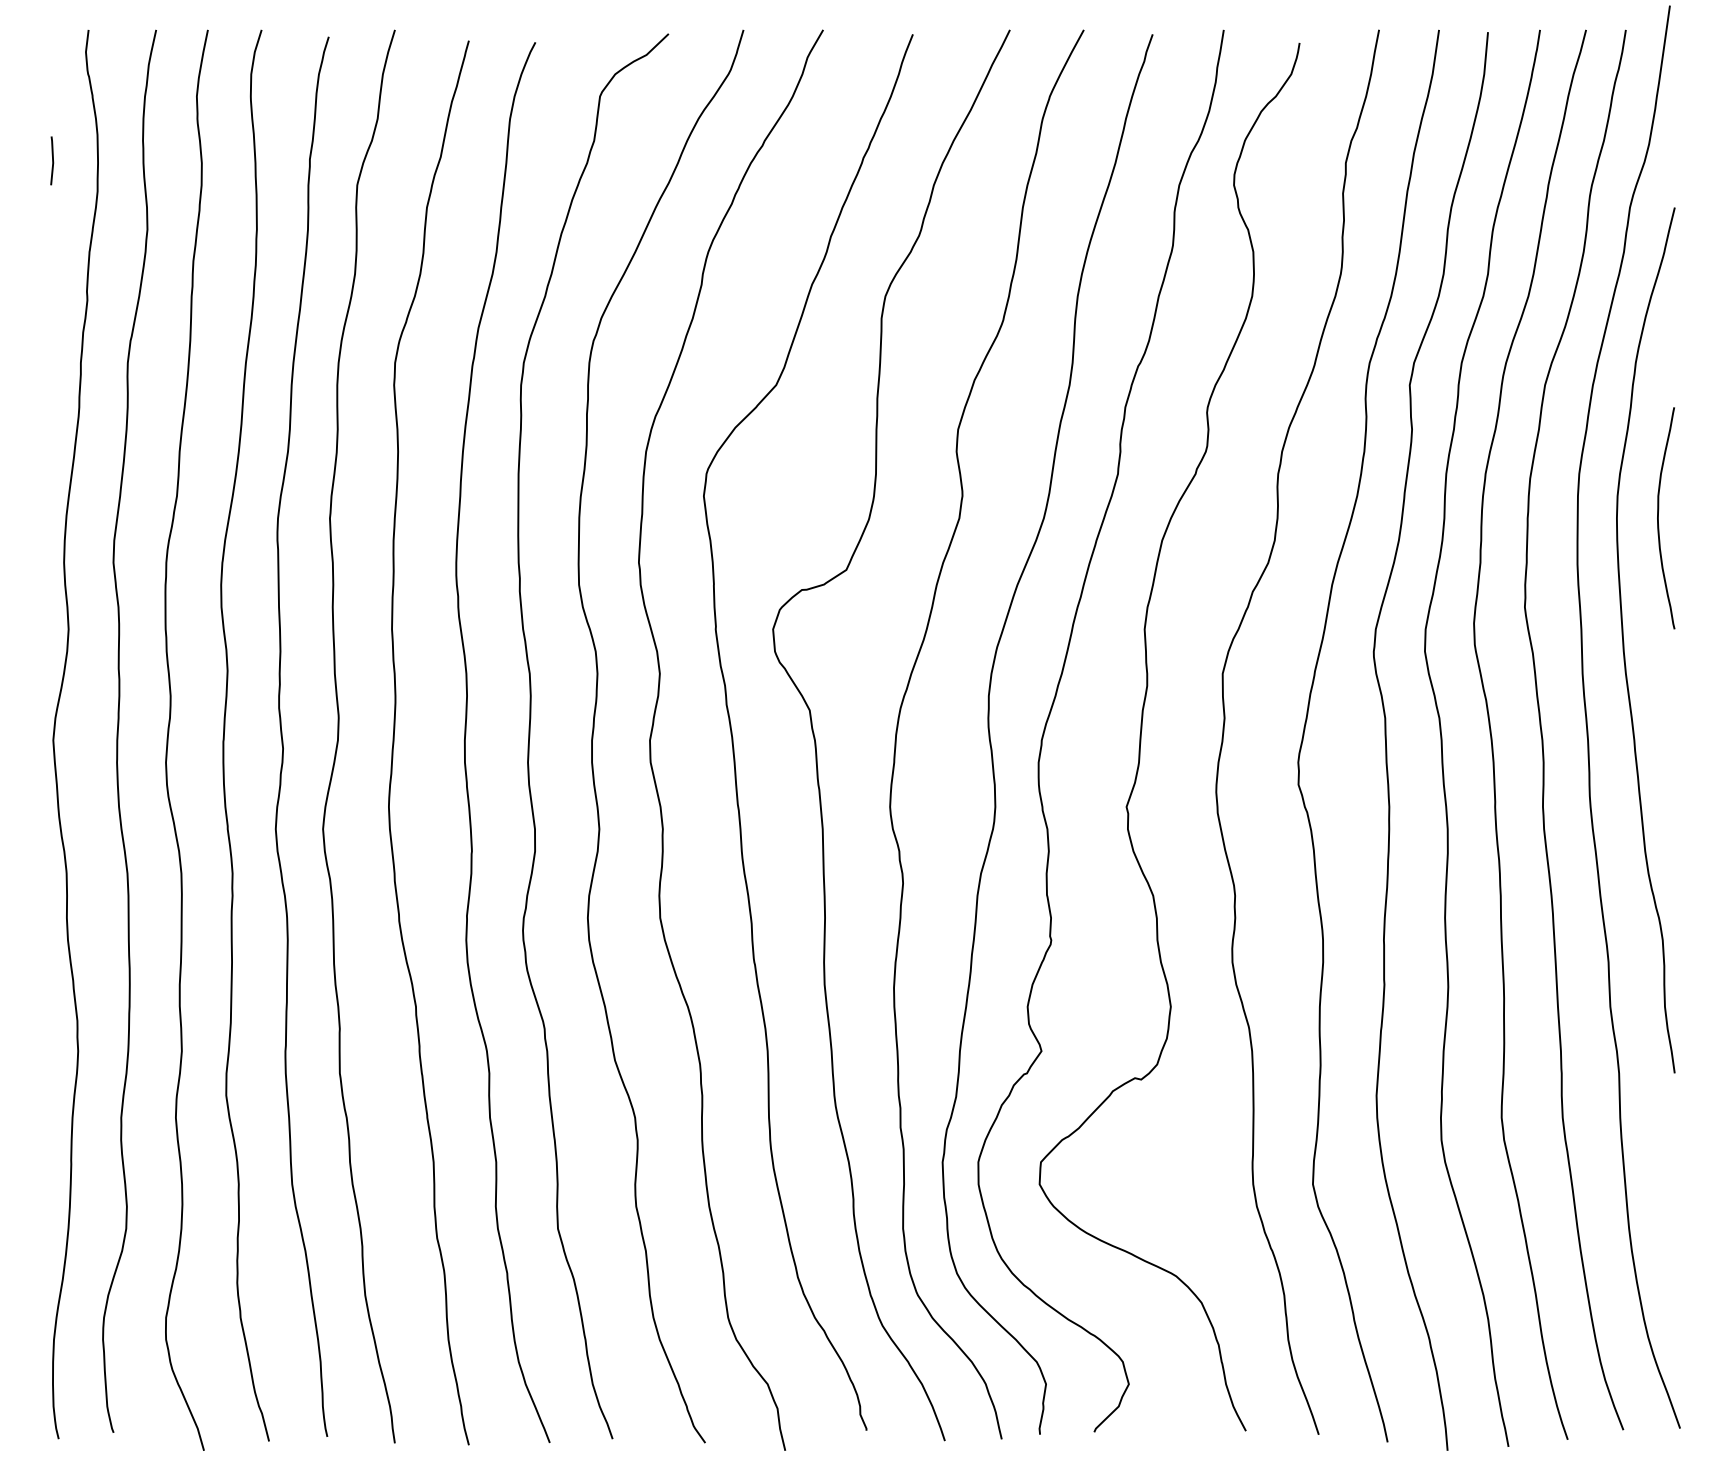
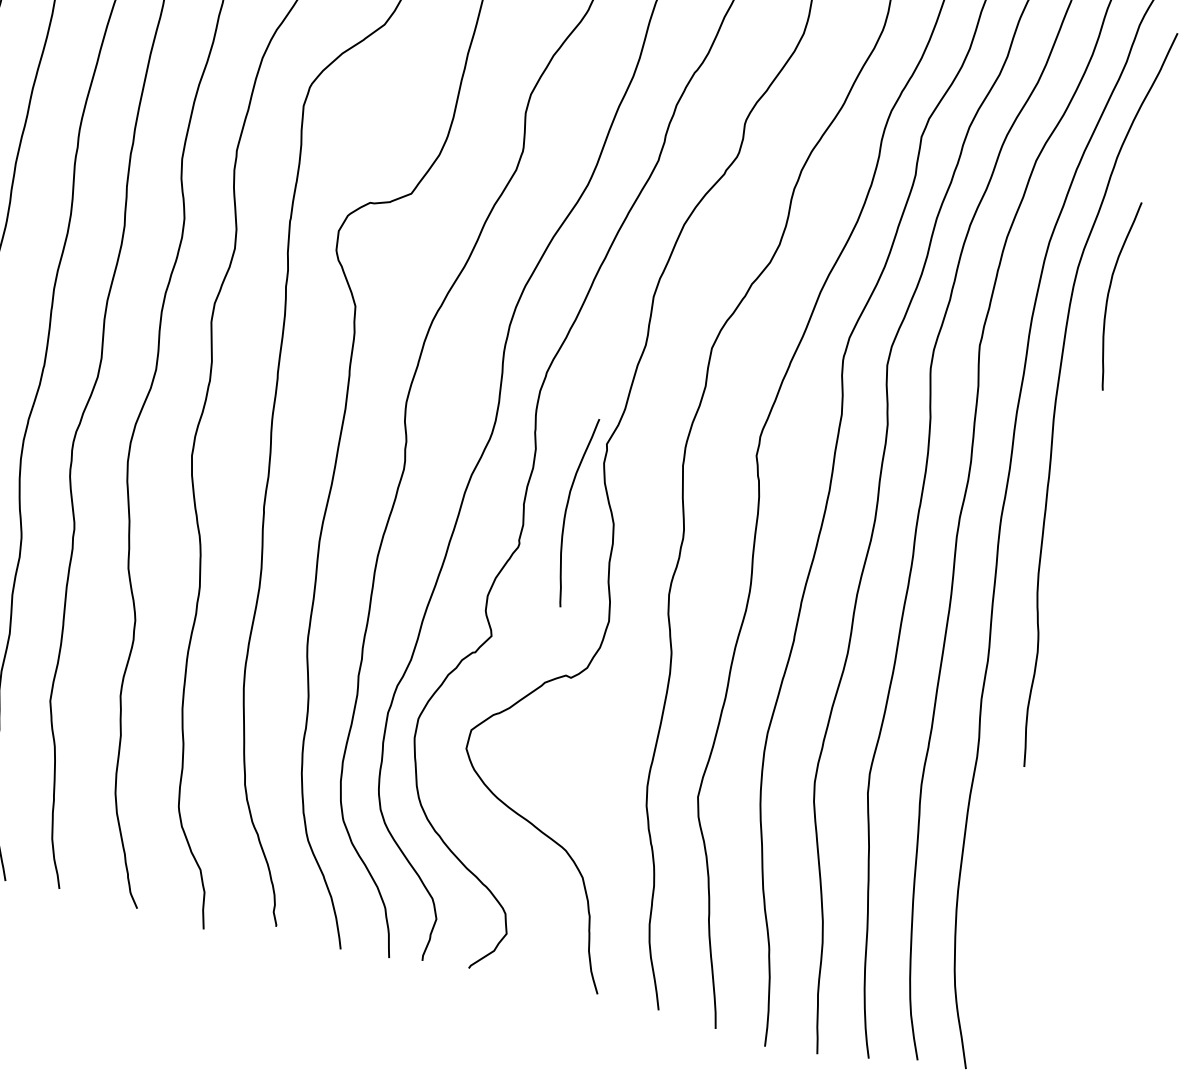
curve: (1096, 891) -> (566, 510), added

